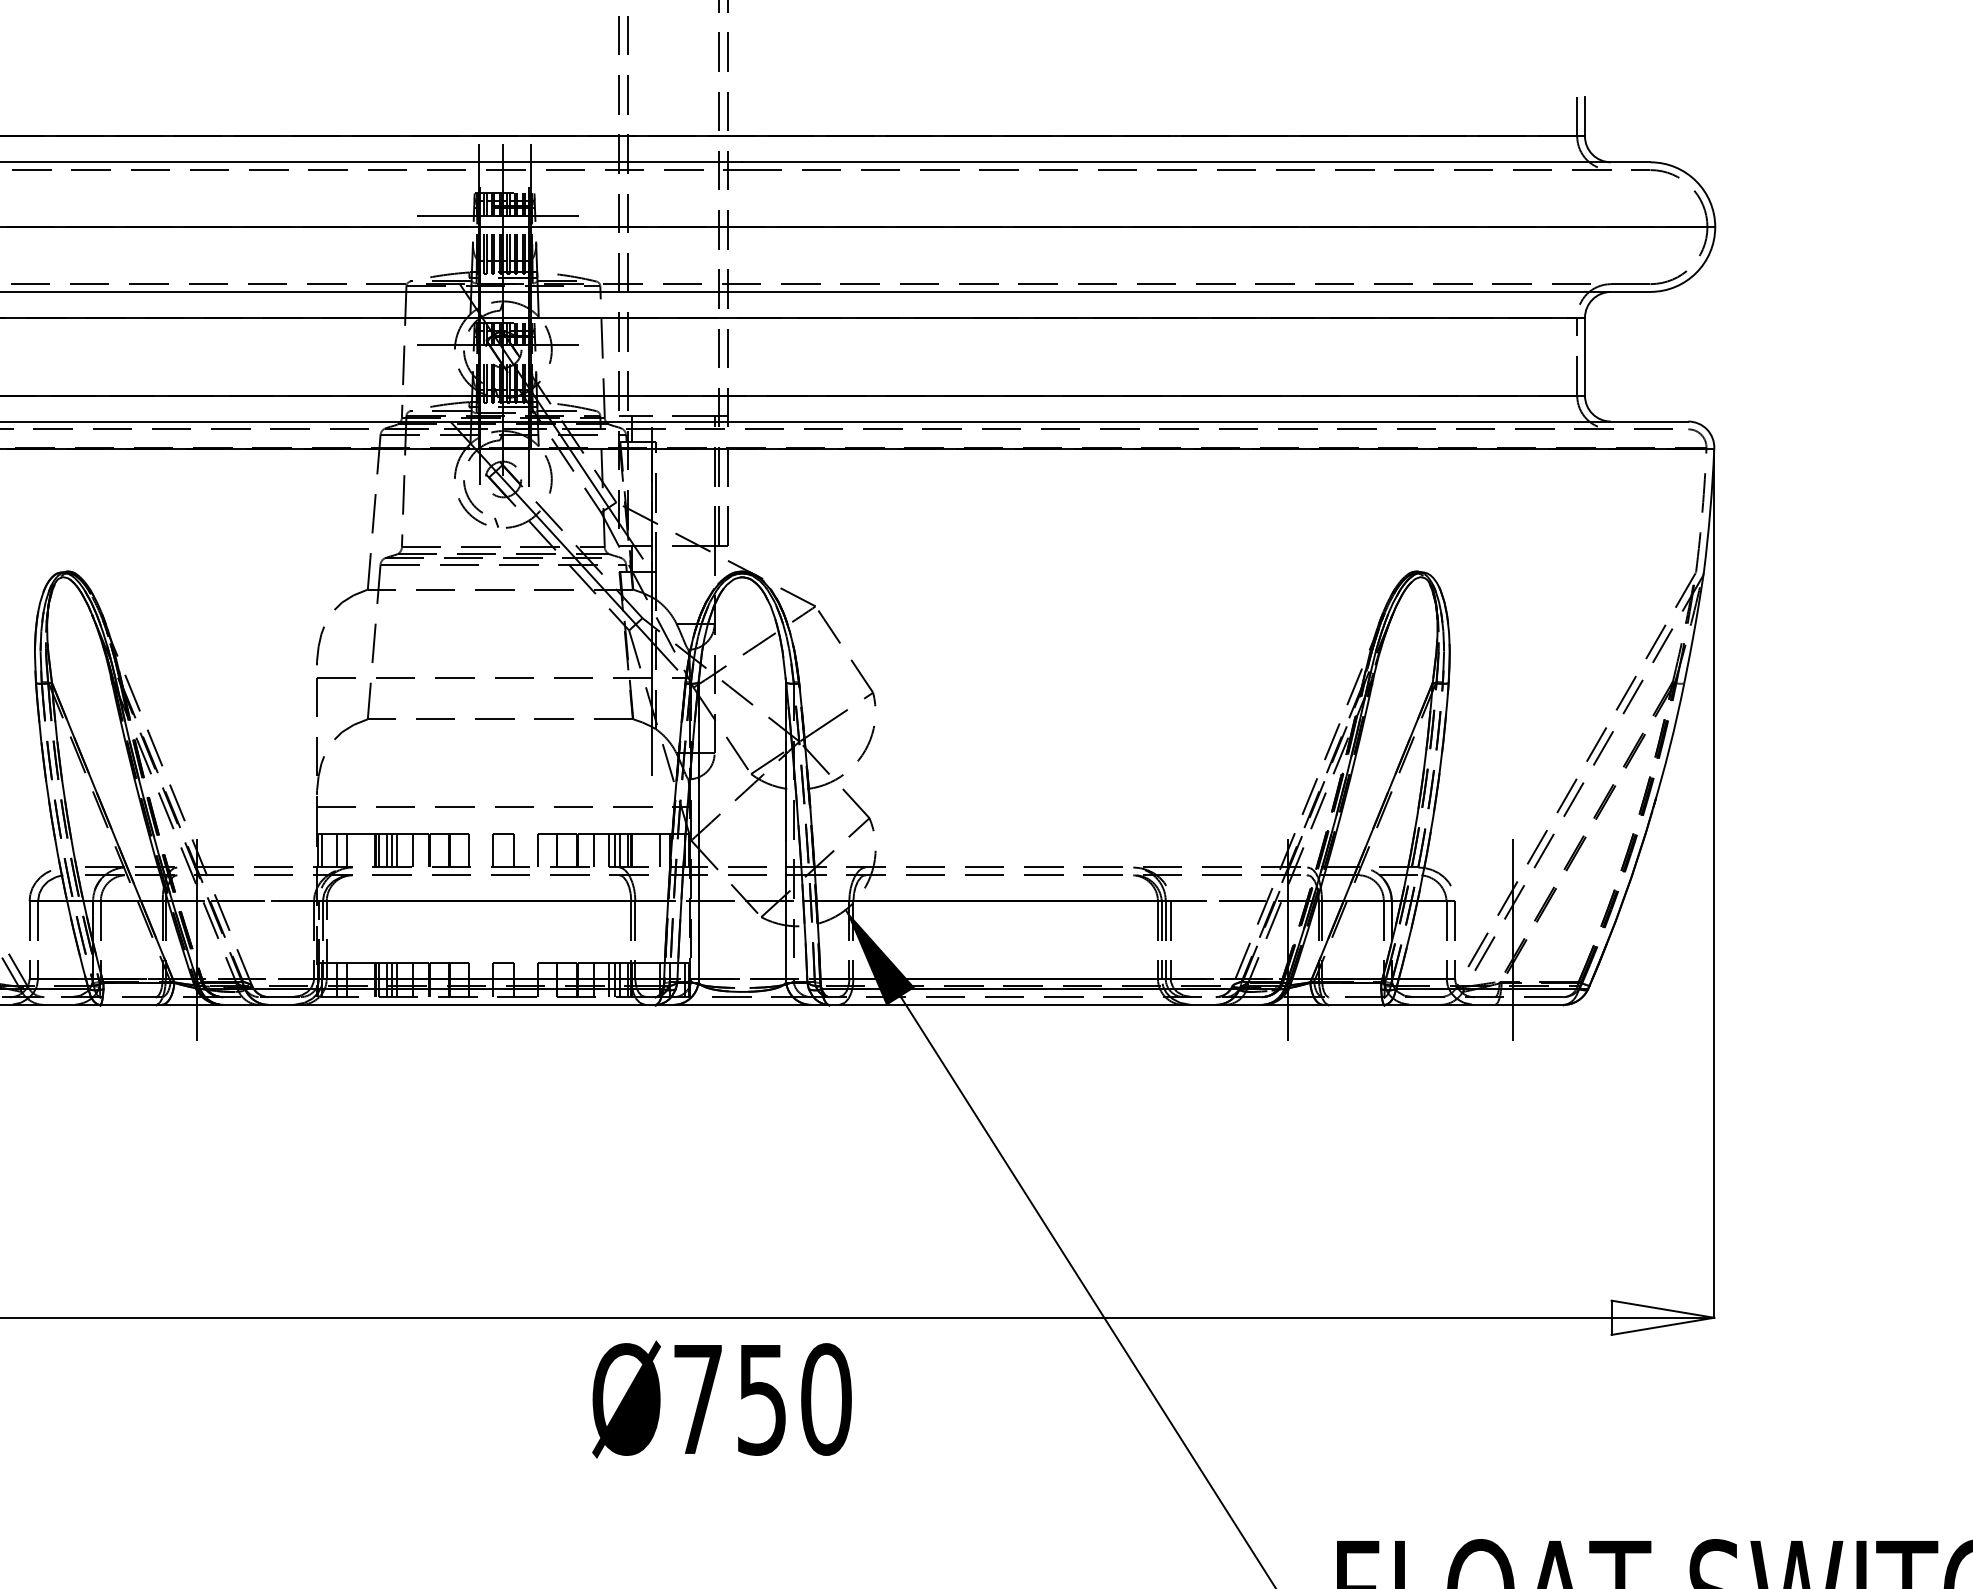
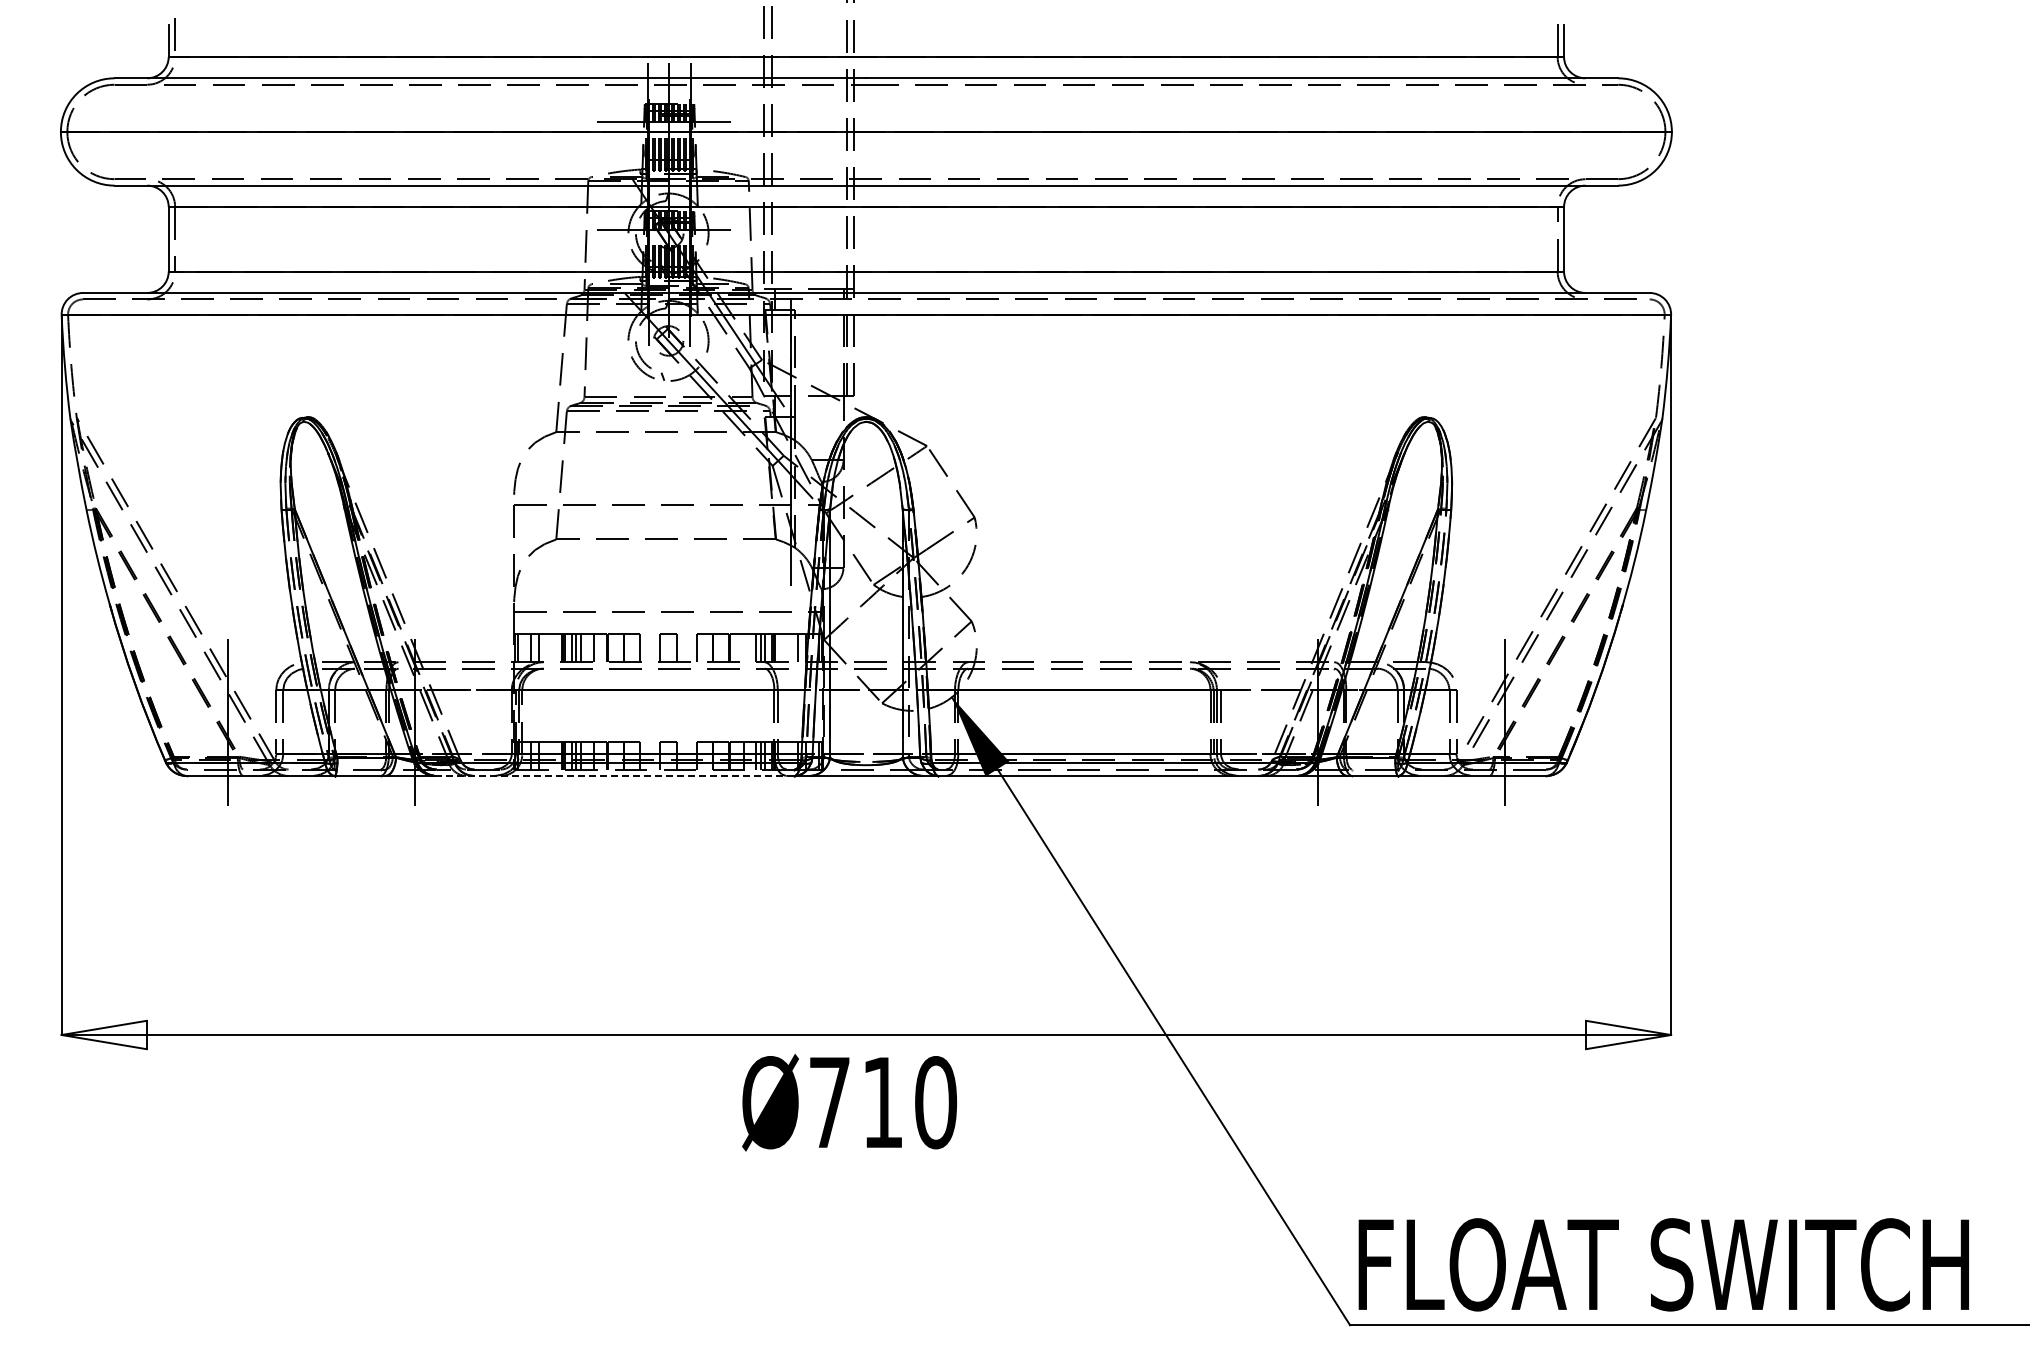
line: (593, 850) -> (743, 648), removed
line: (439, 1004) -> (615, 775), solid -> dashed
text: (761, 1400) -> (882, 1103), Ø750 -> Ø710

